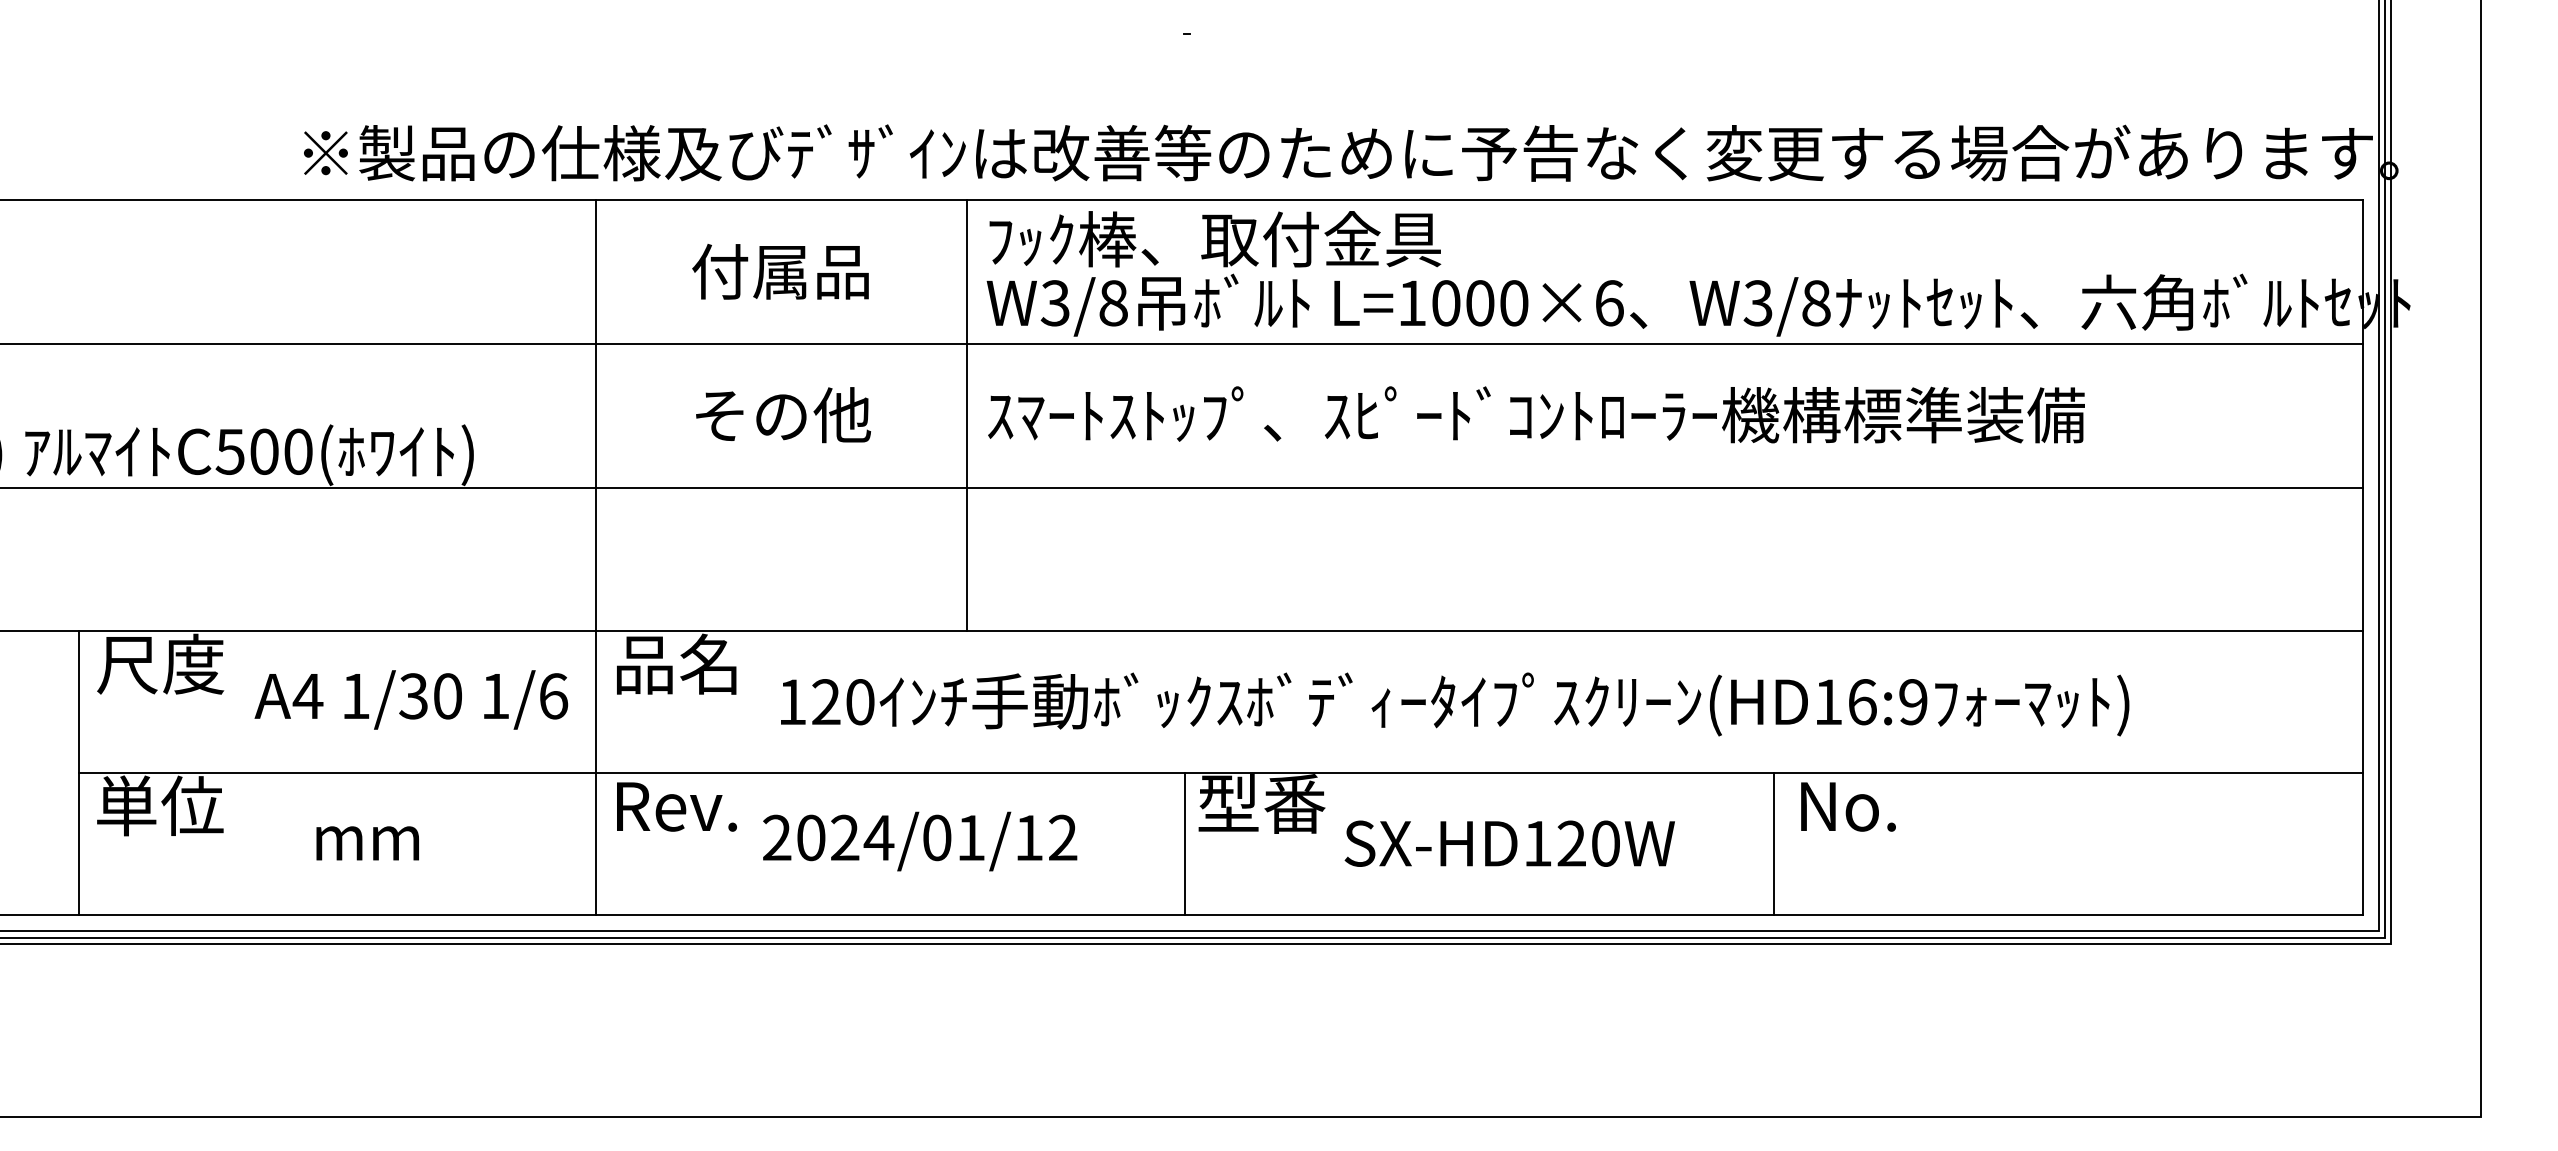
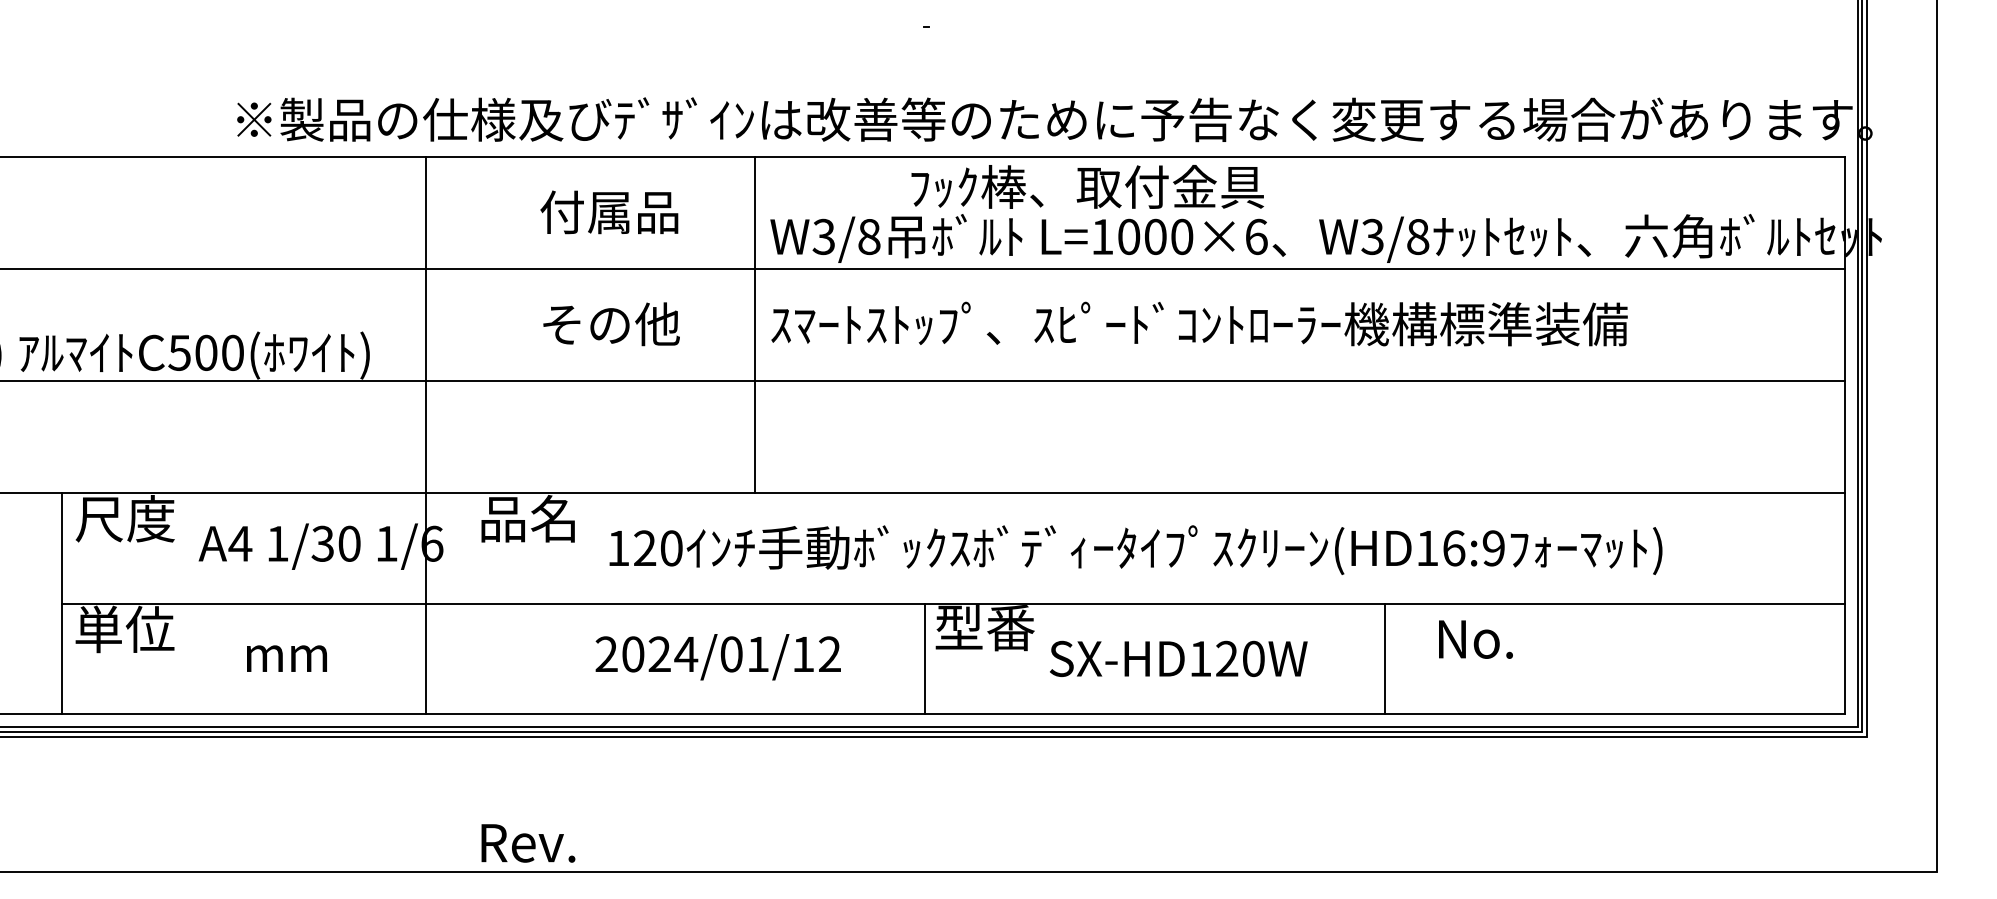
text: (1215, 239) -> (1087, 187), moved
line: (596, 557) -> (426, 435), moved
text: (676, 806) -> (528, 843), moved
text: (1848, 806) -> (1475, 639), moved

